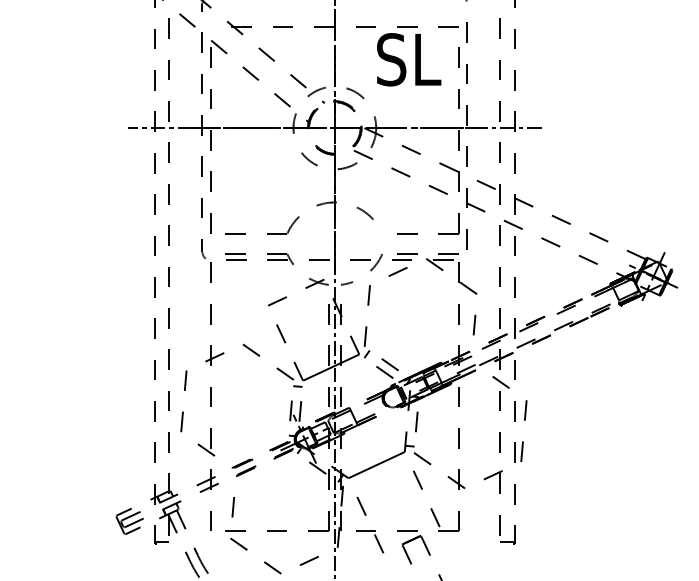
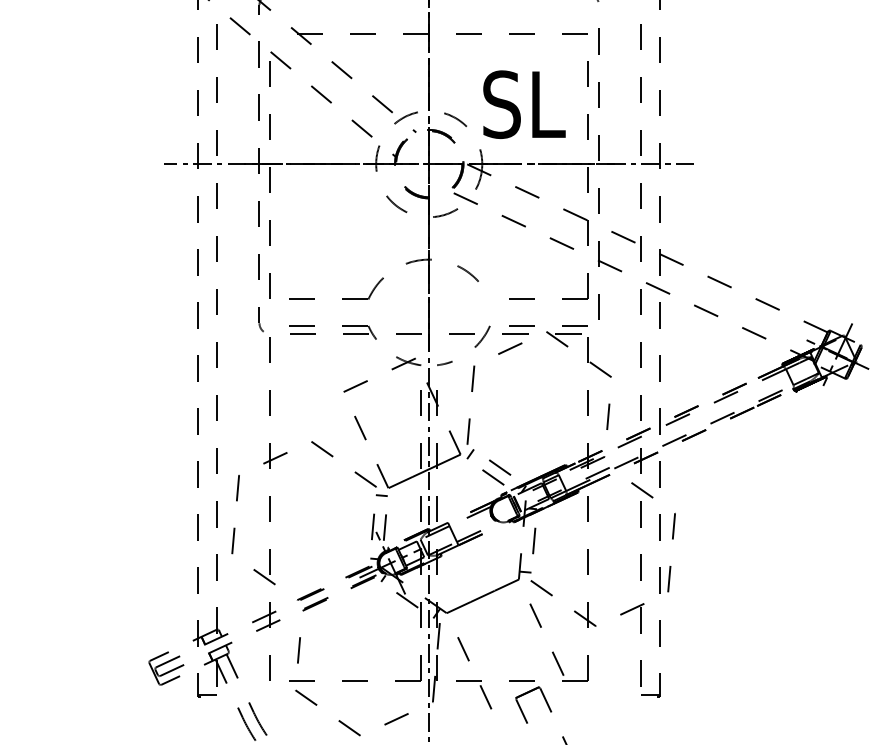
text: (409, 59) -> (524, 104), moved

